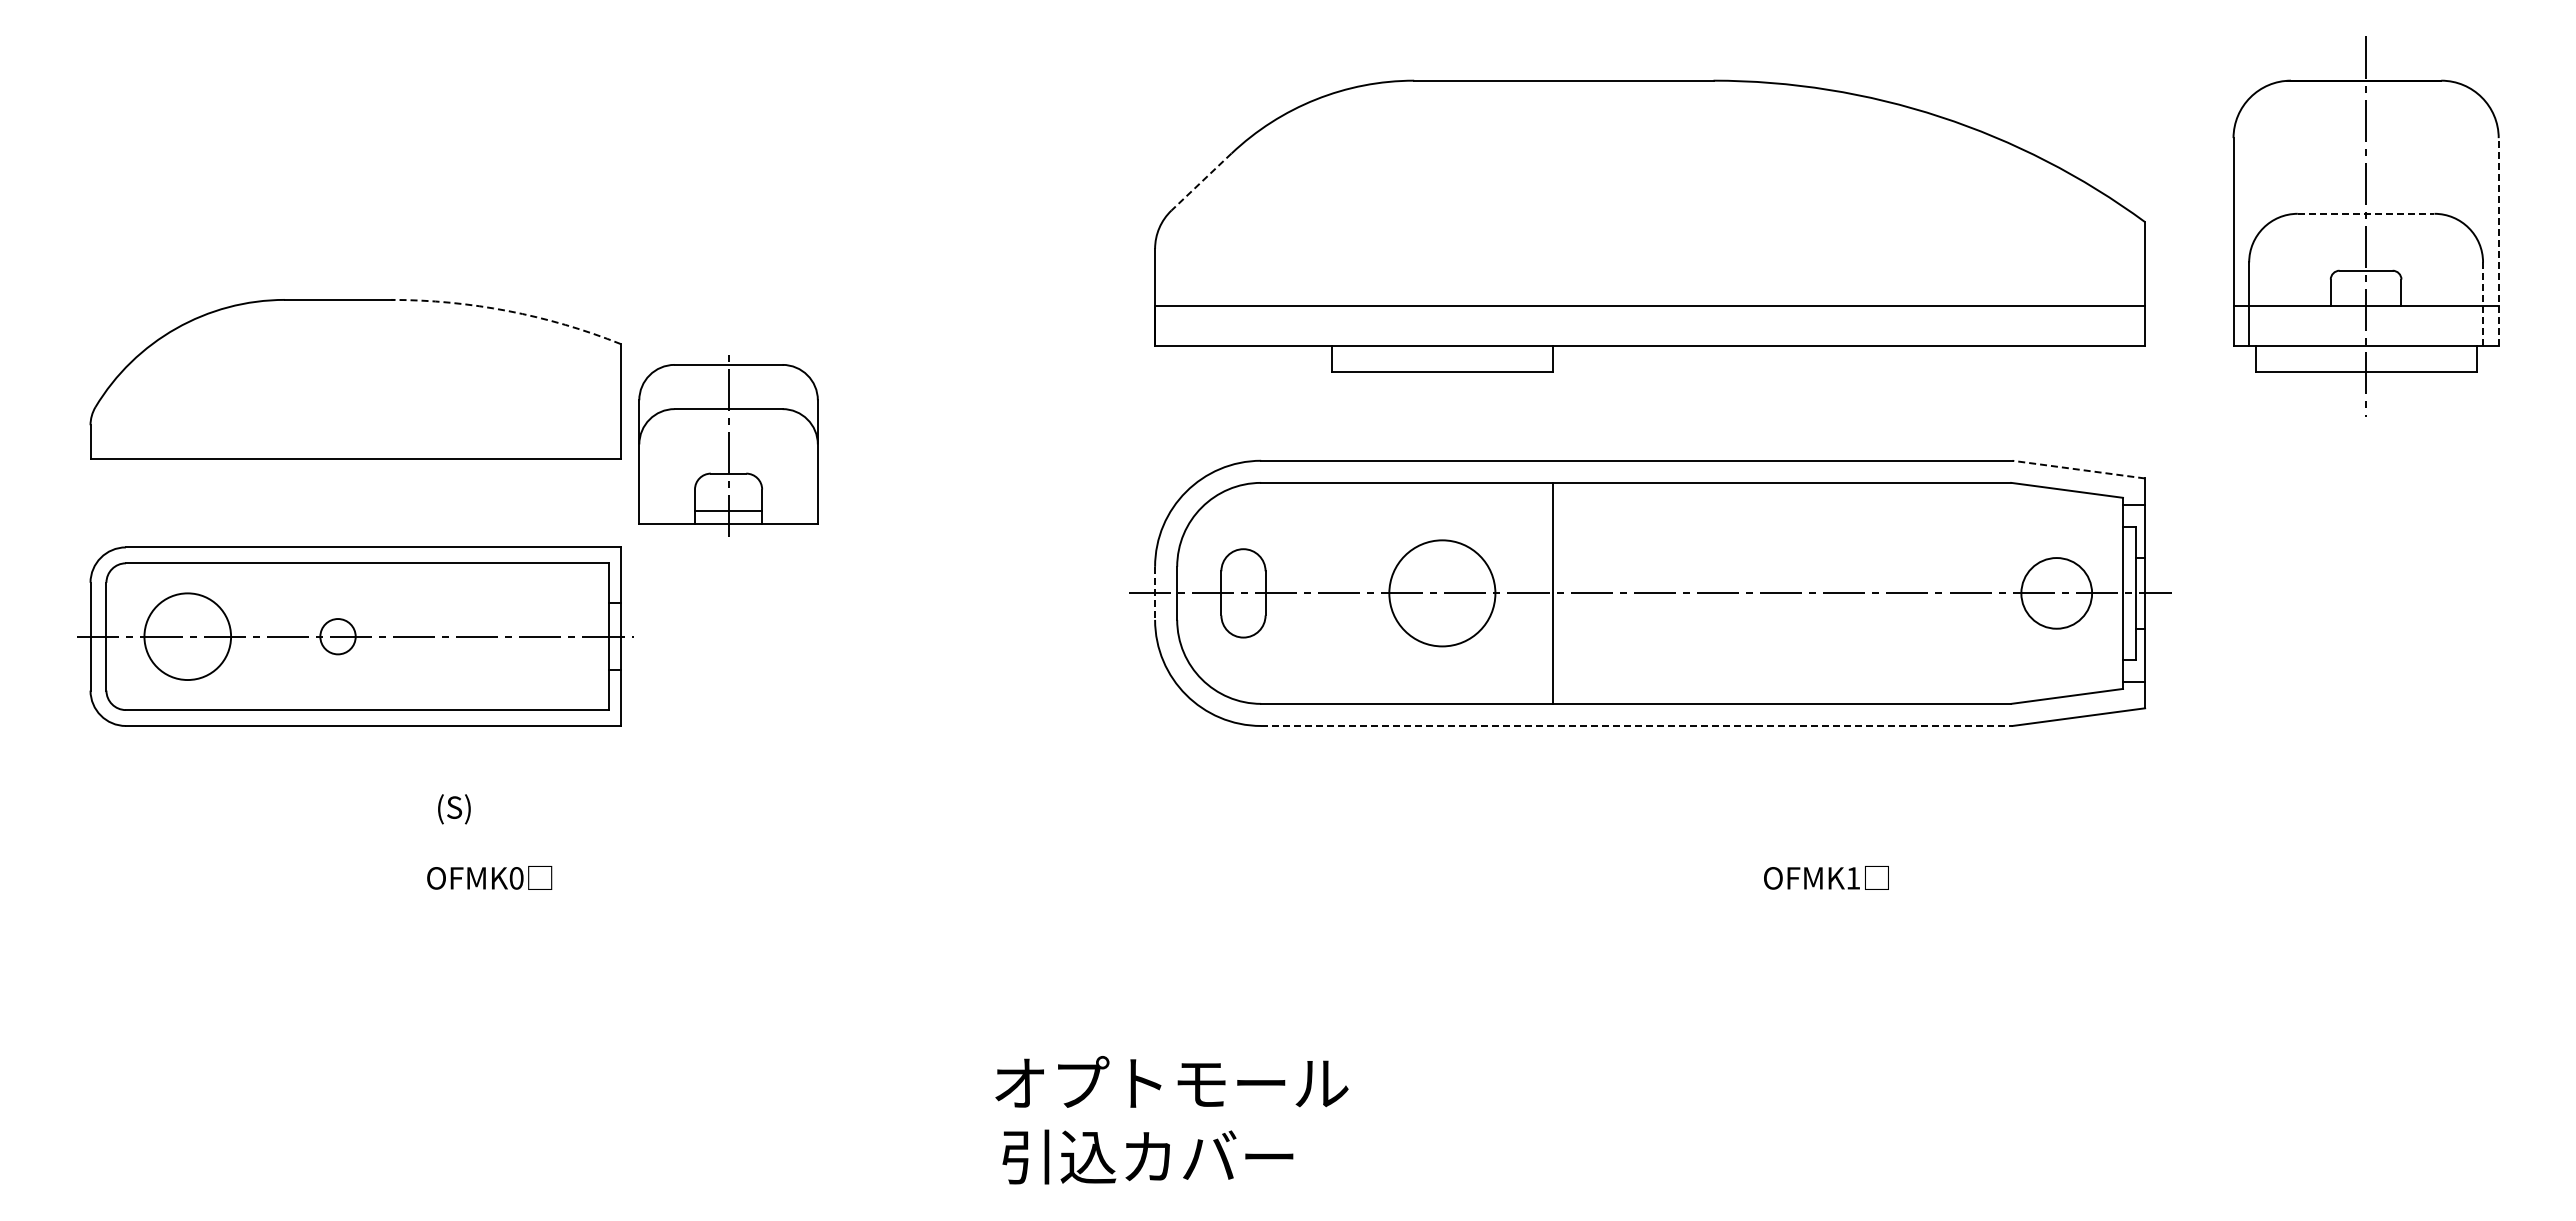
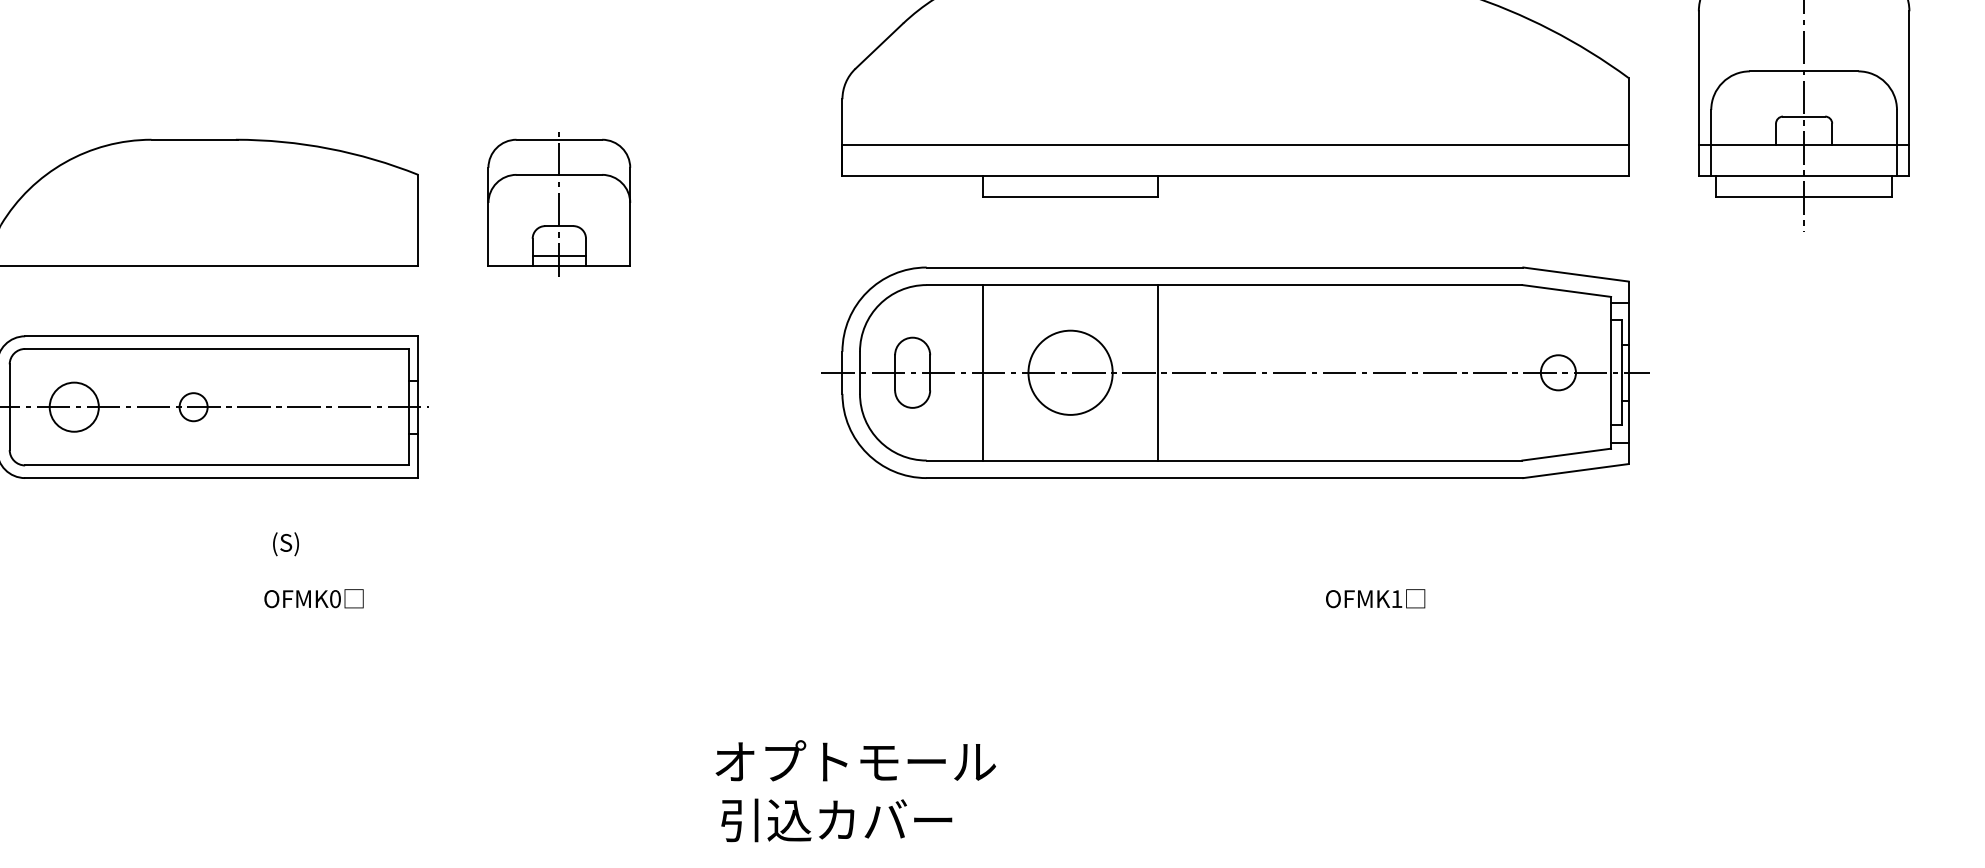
line: (1201, 182) -> (879, 46), dashed -> solid
line: (2366, 213) -> (1804, 71), dashed -> solid
line: (2498, 242) -> (1909, 94), dashed -> solid
line: (2483, 304) -> (1897, 143), dashed -> solid
arc: (508, 311) -> (328, 148), dashed -> solid
part: (728, 445) -> (559, 203), moved
line: (2078, 469) -> (1575, 274), dashed -> solid
line: (1331, 592) -> (982, 372), added
line: (1155, 593) -> (842, 372), dashed -> solid
circle: (2056, 593) -> (1558, 372), size x0.62
circle: (187, 636) -> (74, 407), size x0.71
line: (1636, 725) -> (1224, 477), dashed -> solid

